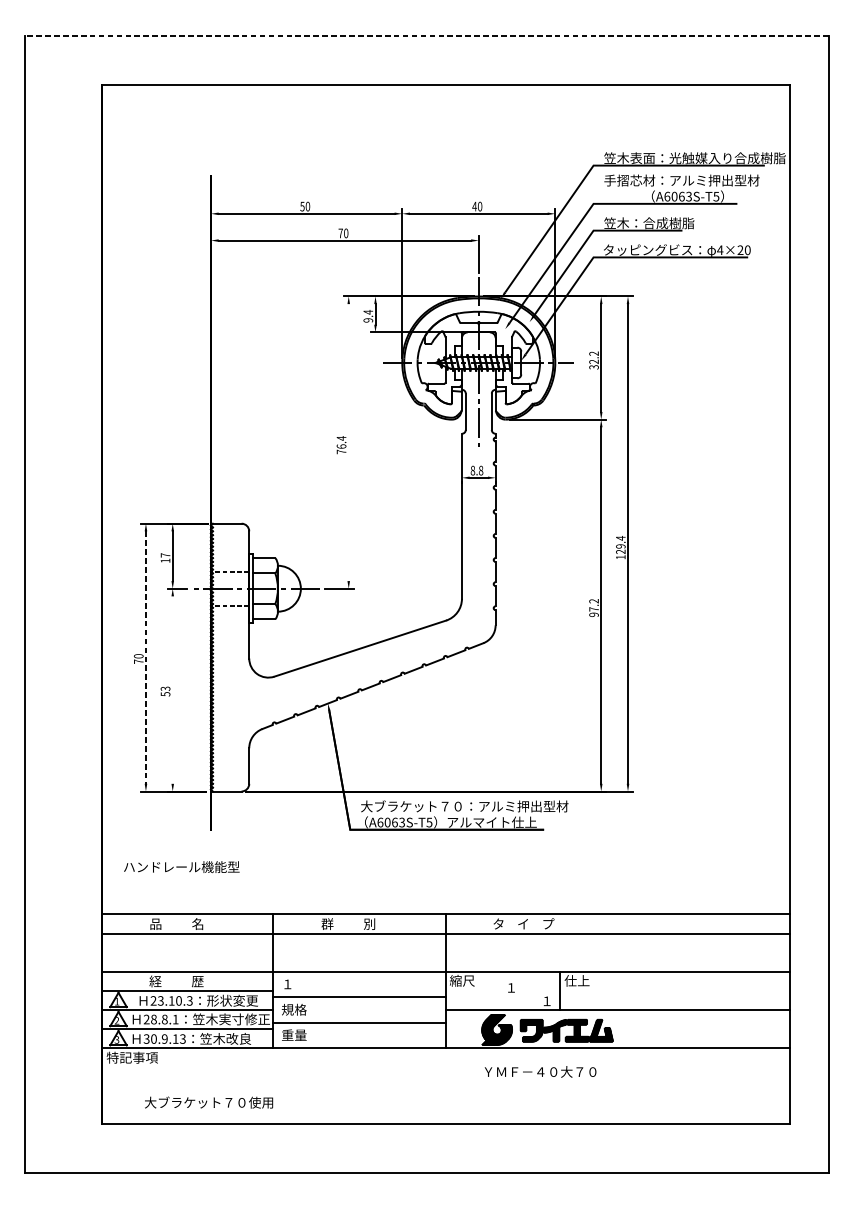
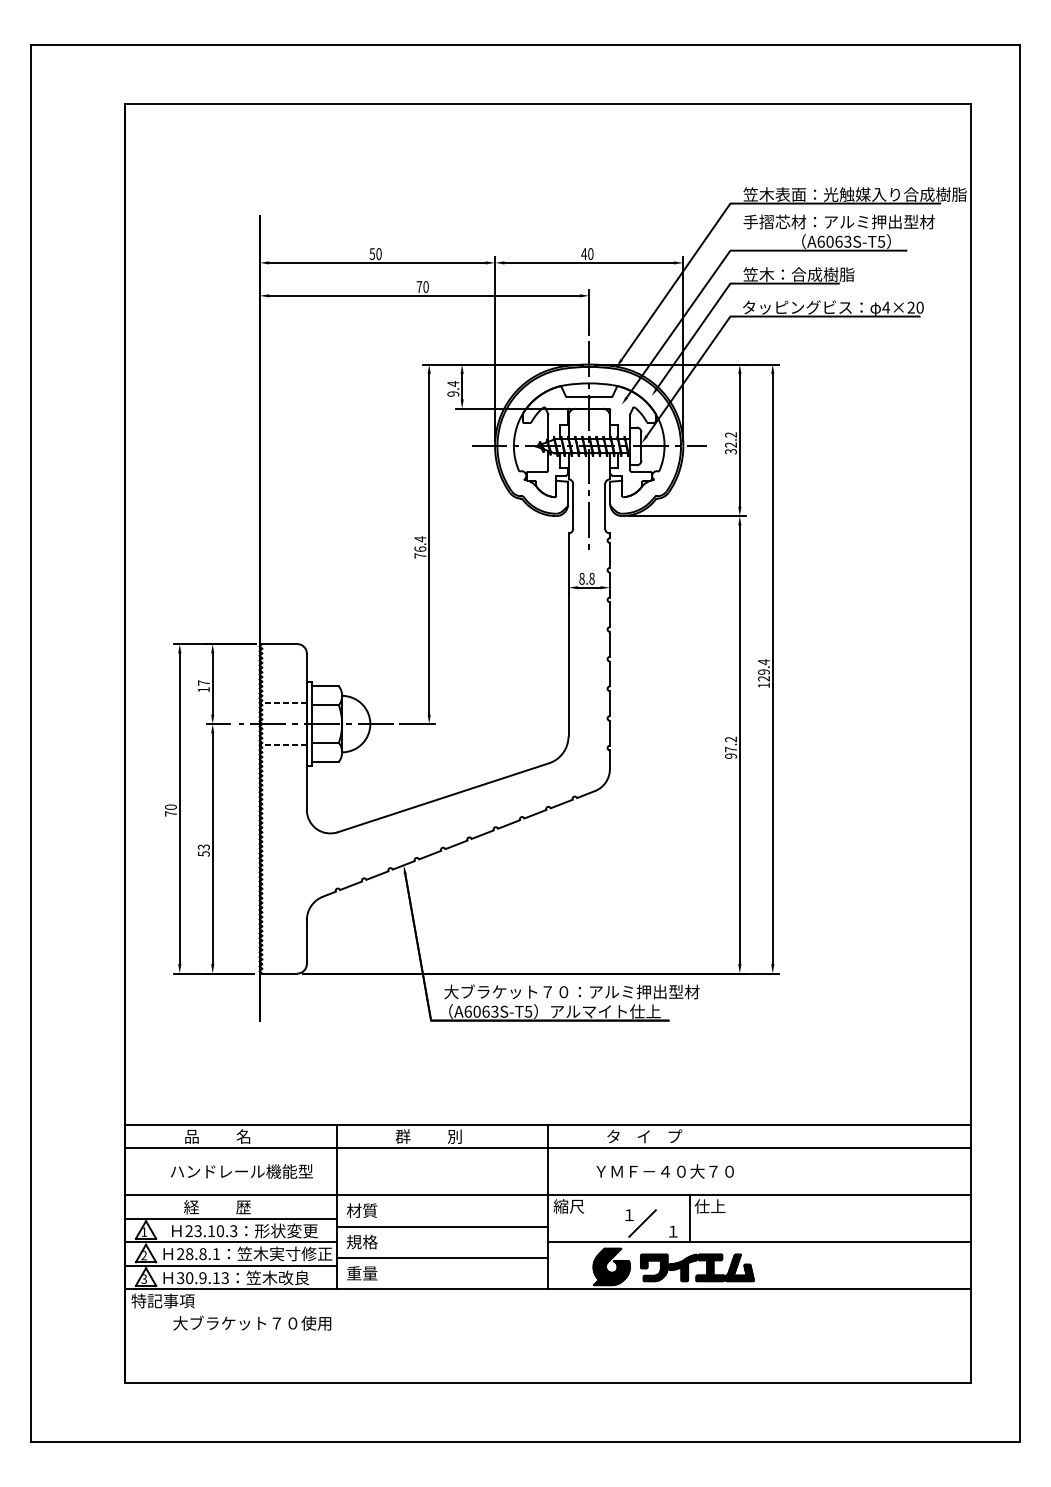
line: (427, 36) -> (525, 44), dashed -> solid
line: (348, 441) -> (429, 543), added
line: (145, 658) -> (179, 809), dashed -> solid
line: (172, 689) -> (212, 848), added
text: (181, 867) -> (241, 1171), moved
text: (294, 984) -> (362, 1210), １ -> 材質
line: (522, 994) -> (642, 1223), added
text: (539, 1071) -> (664, 1171), moved
text: (209, 1101) -> (252, 1322), moved

